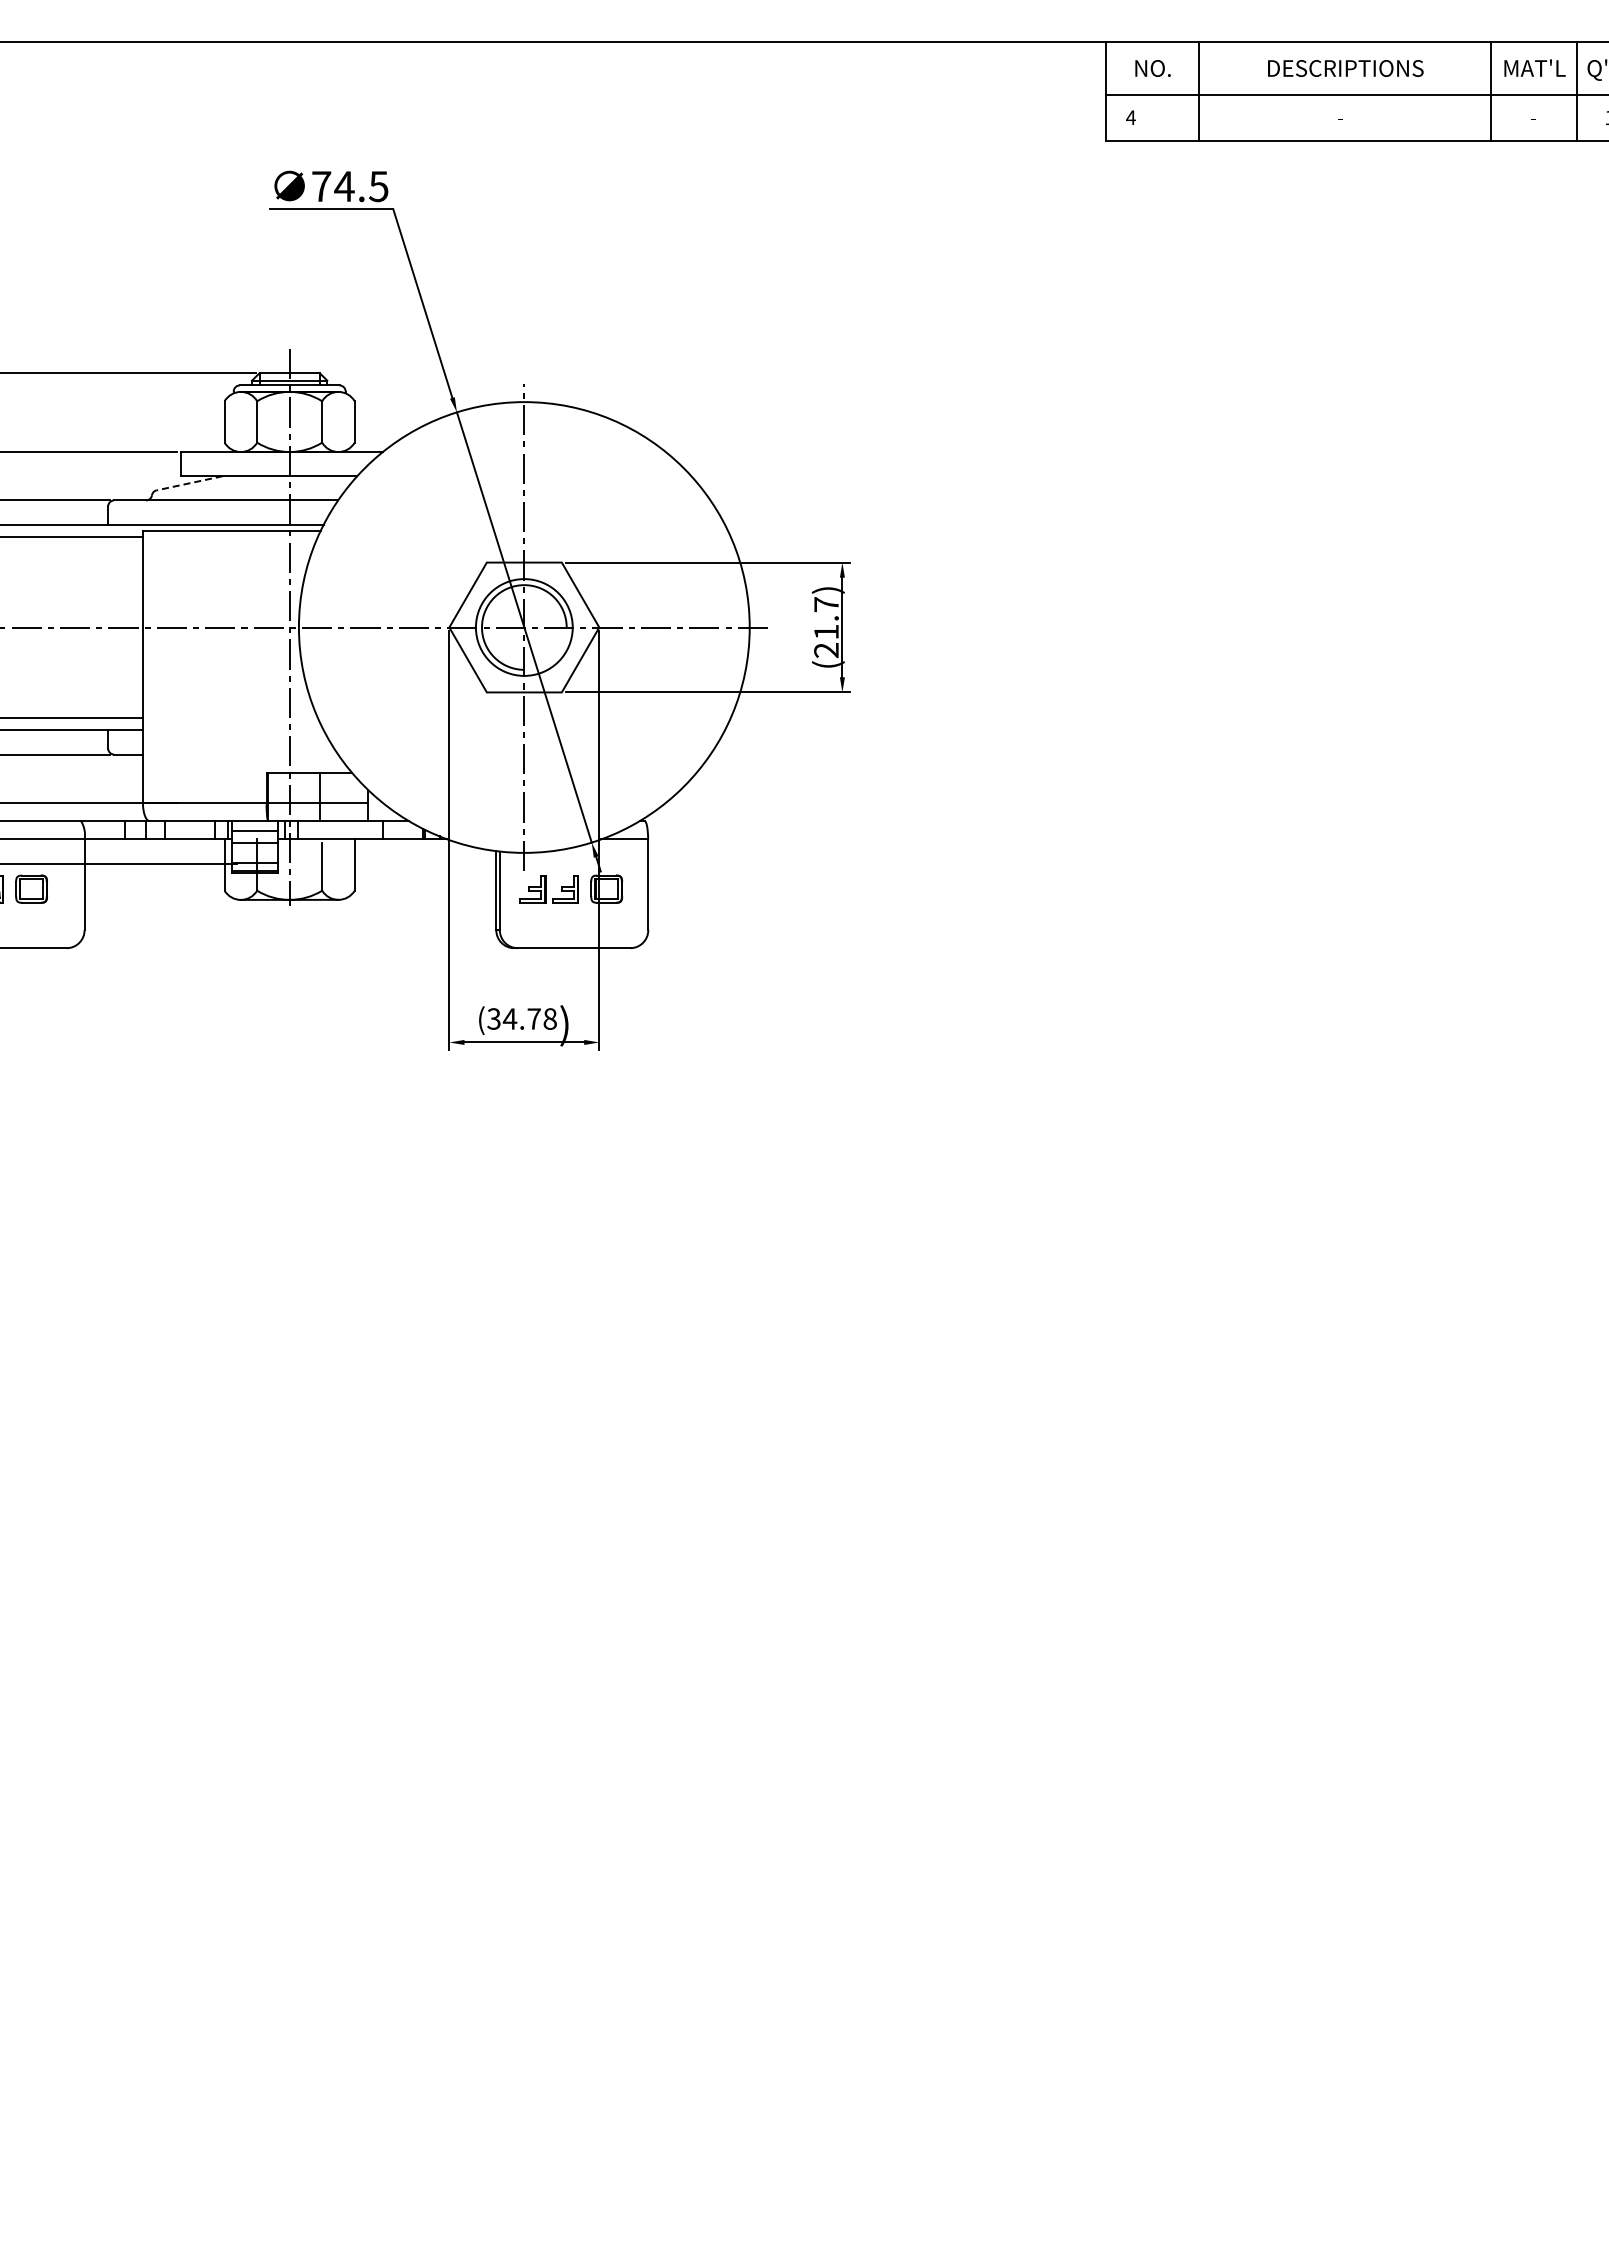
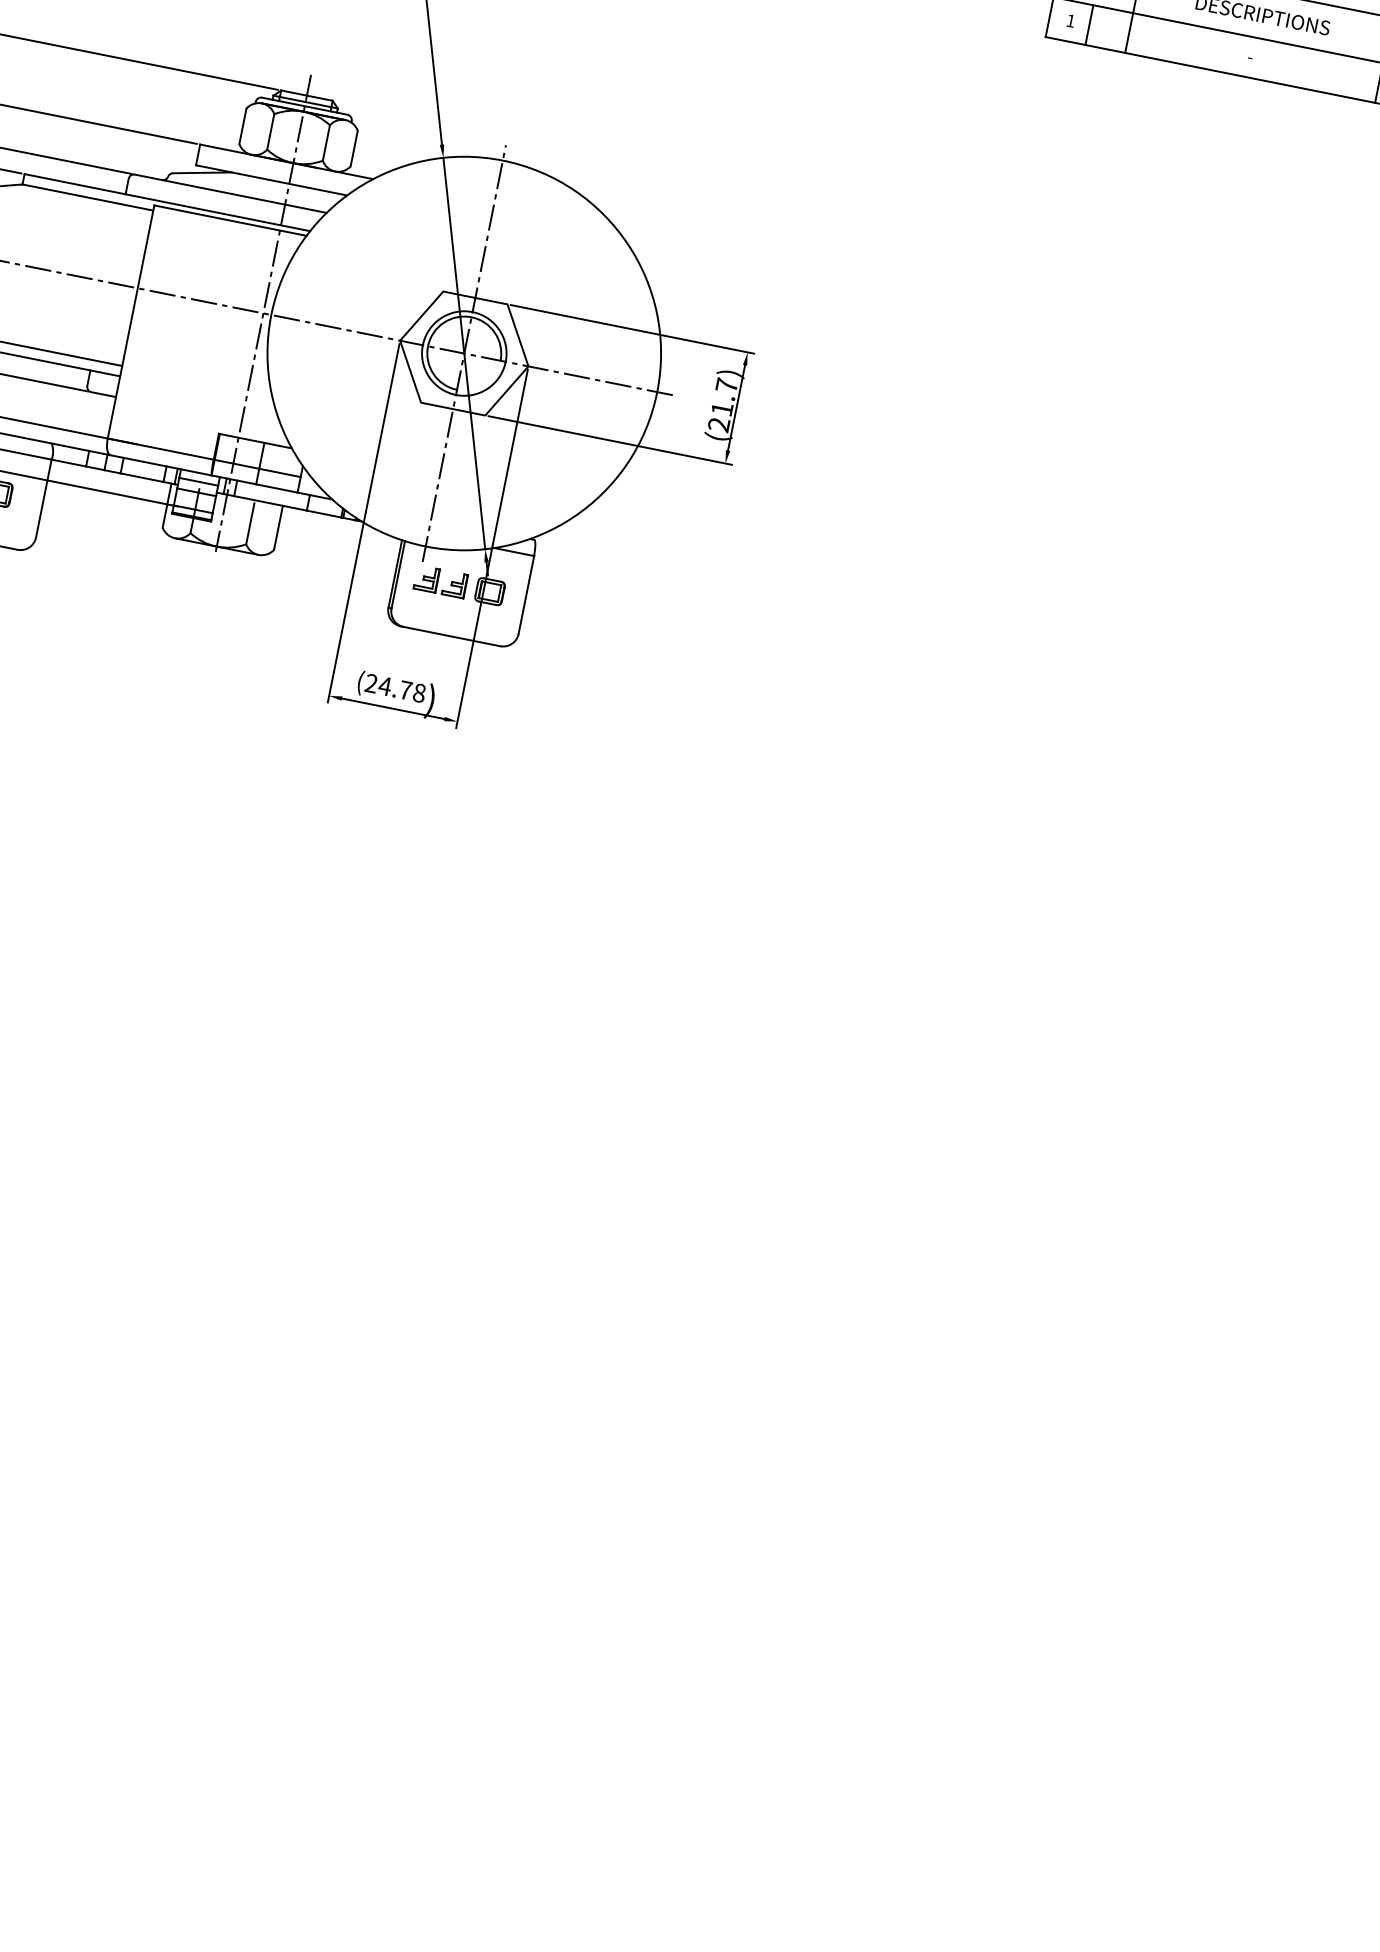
text: (1130, 117) -> (1070, 20), 4 -> 1
line: (1152, 118) -> (1089, 25), added
line: (189, 483) -> (202, 172), dashed -> solid
text: (493, 1018) -> (371, 683), (34.78 -> (24.78

